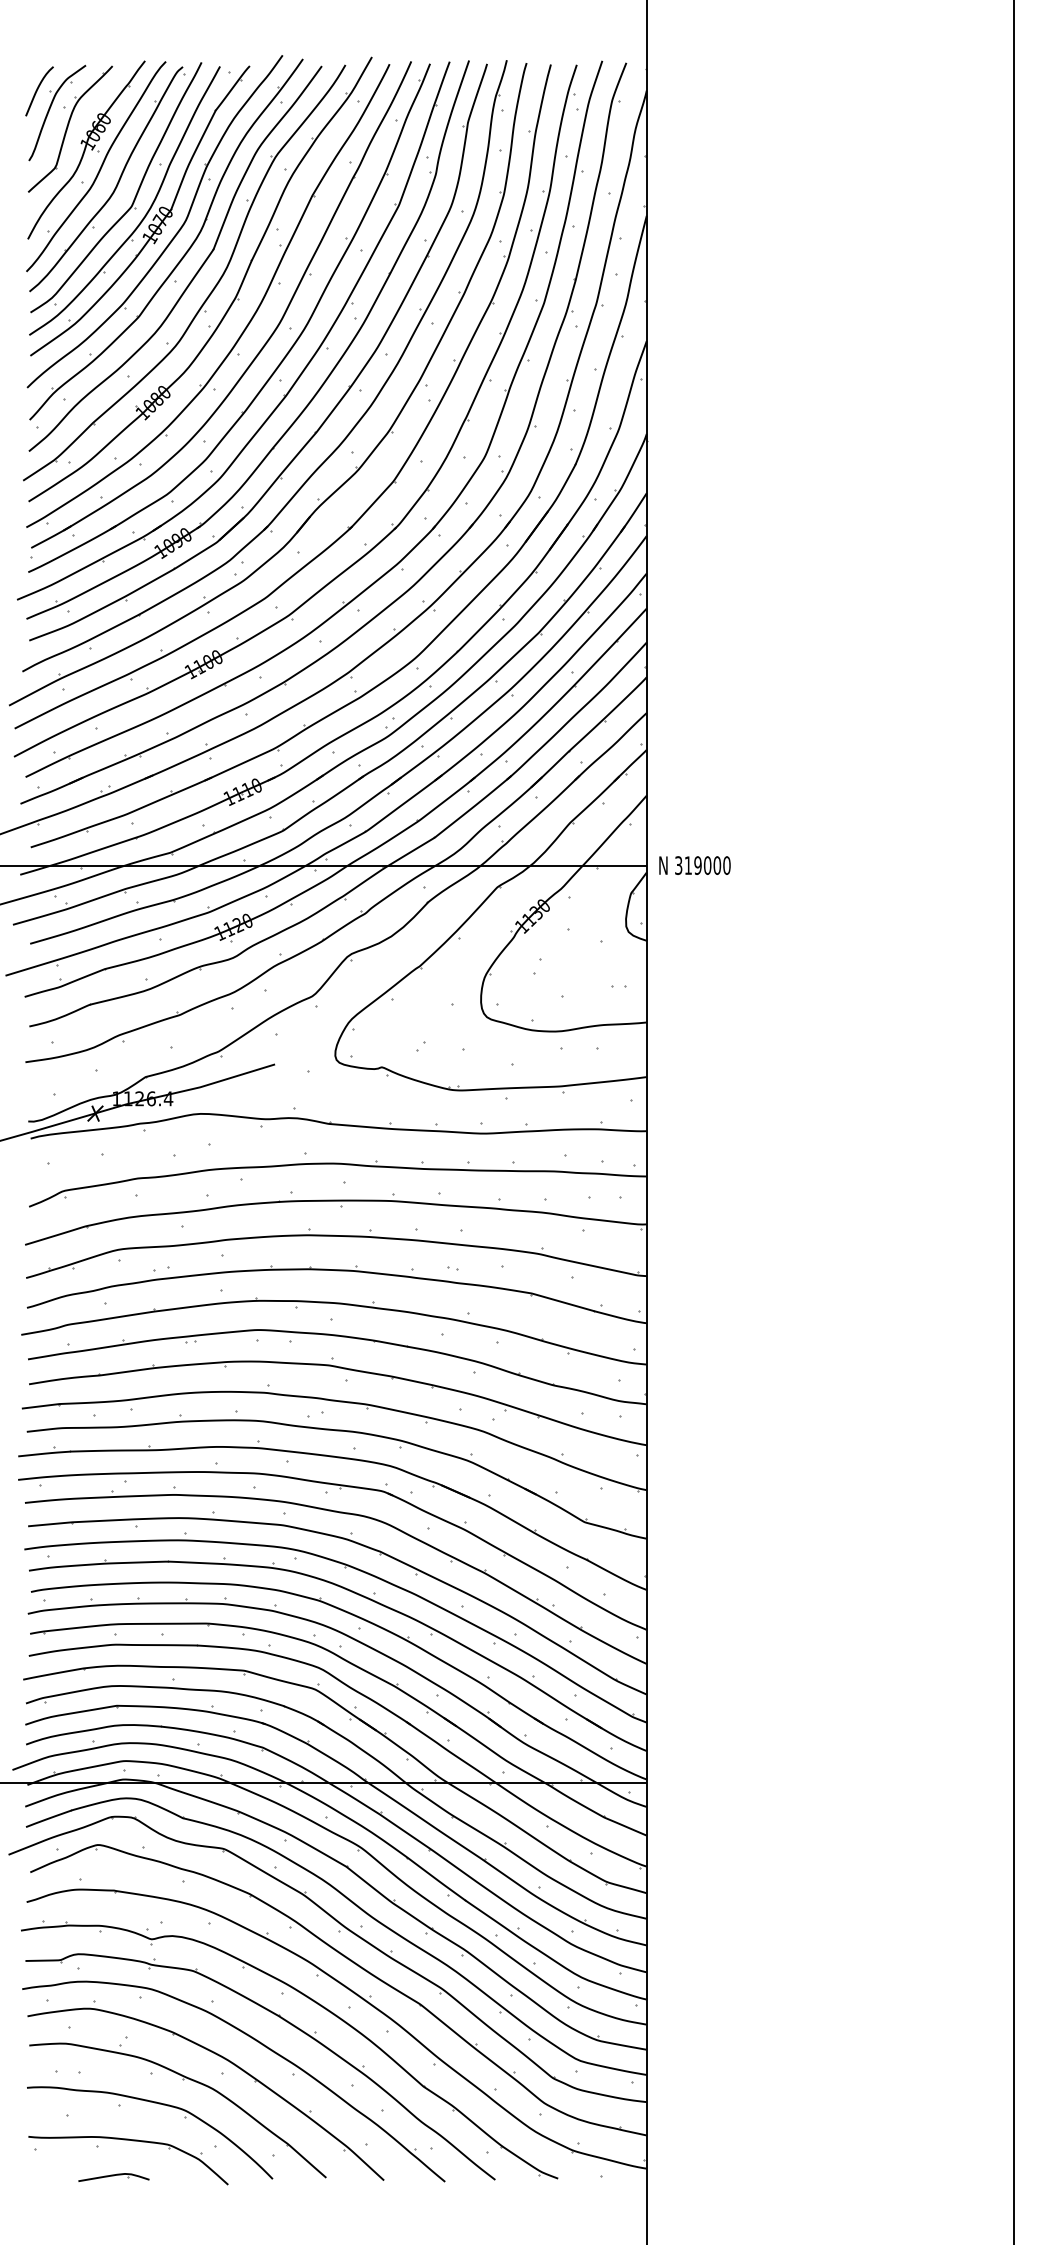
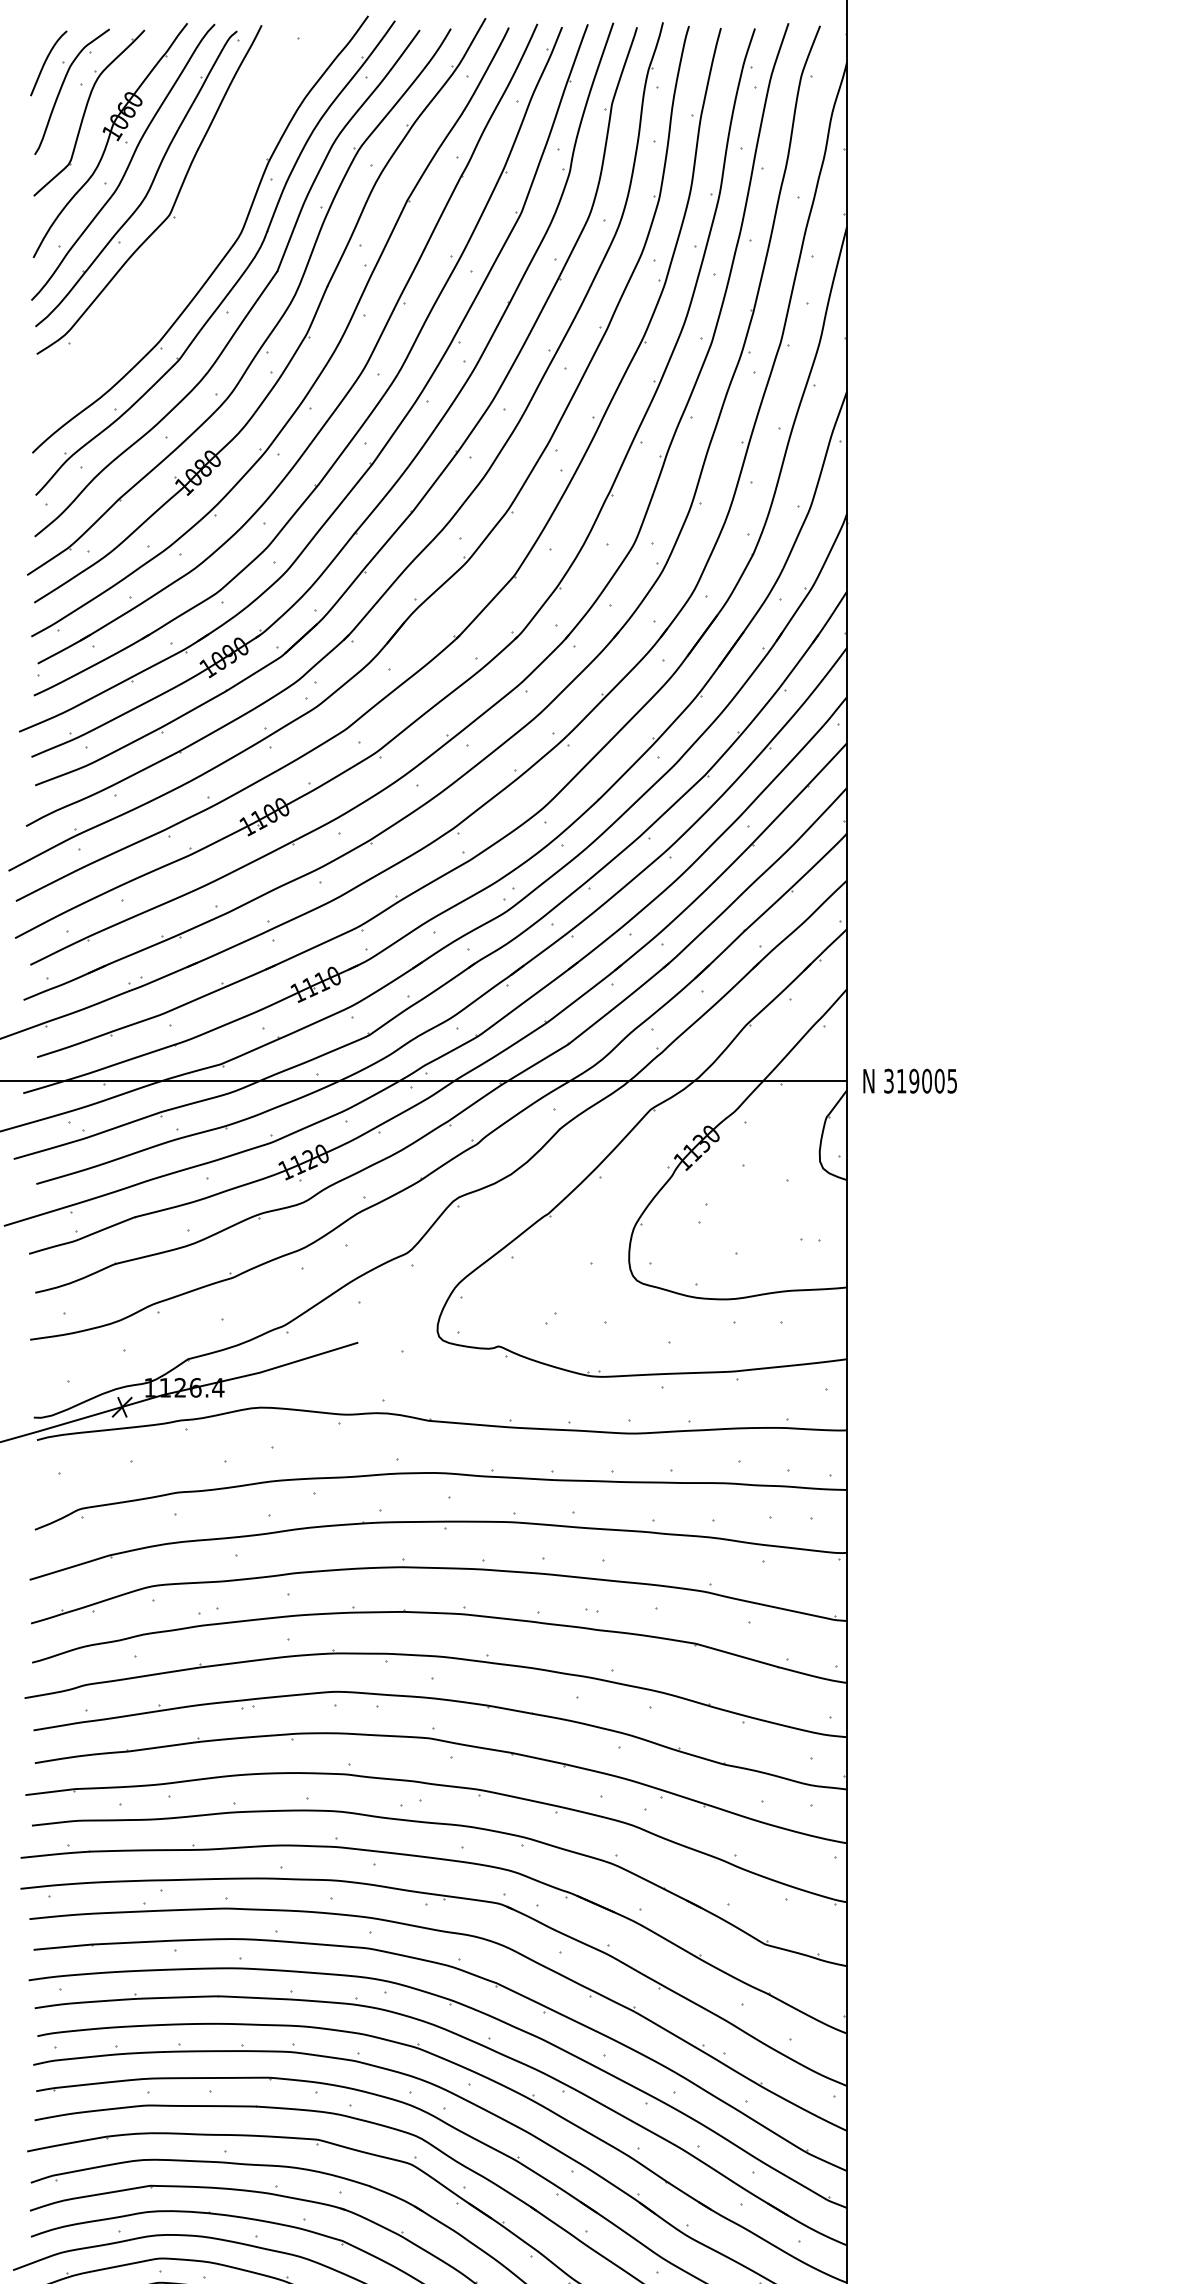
part: (144, 215) -> (186, 226), removed
text: (726, 865) -> (951, 1081), 319000 -> 319005

